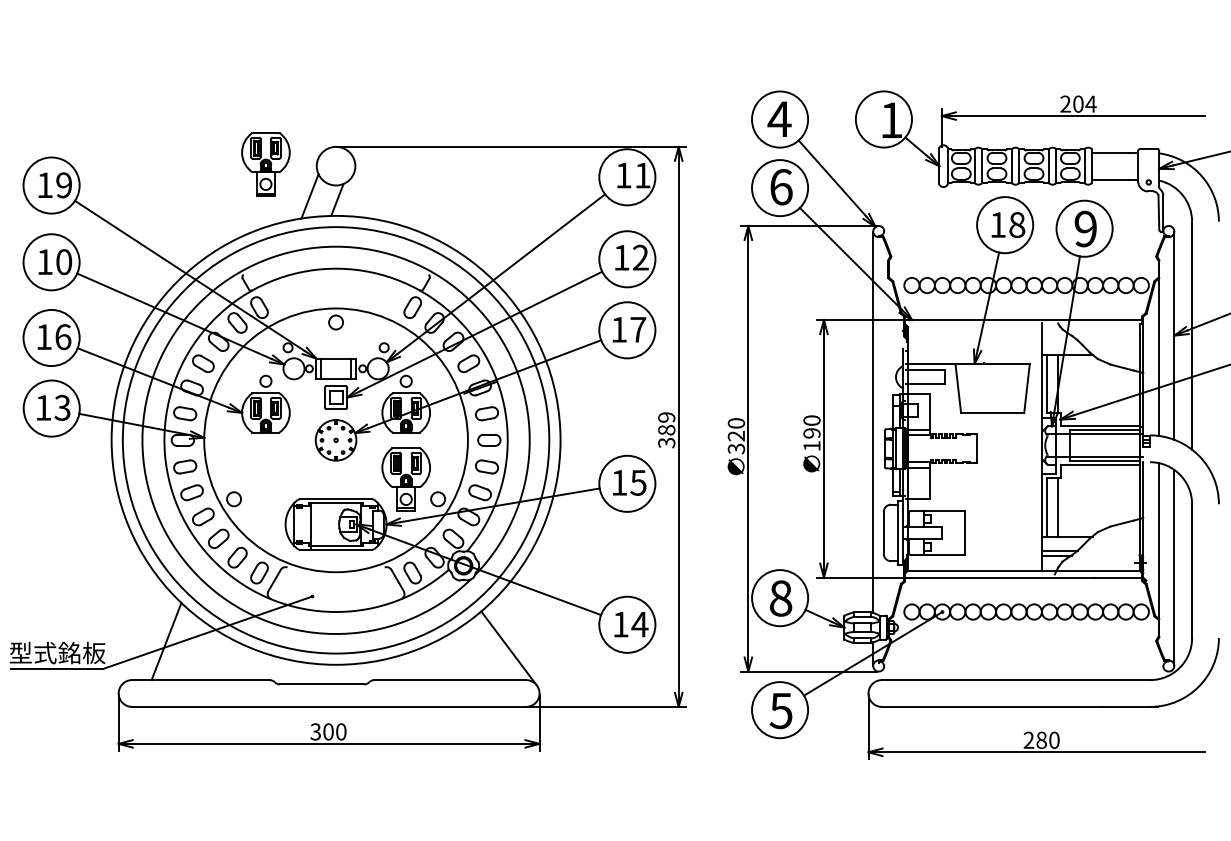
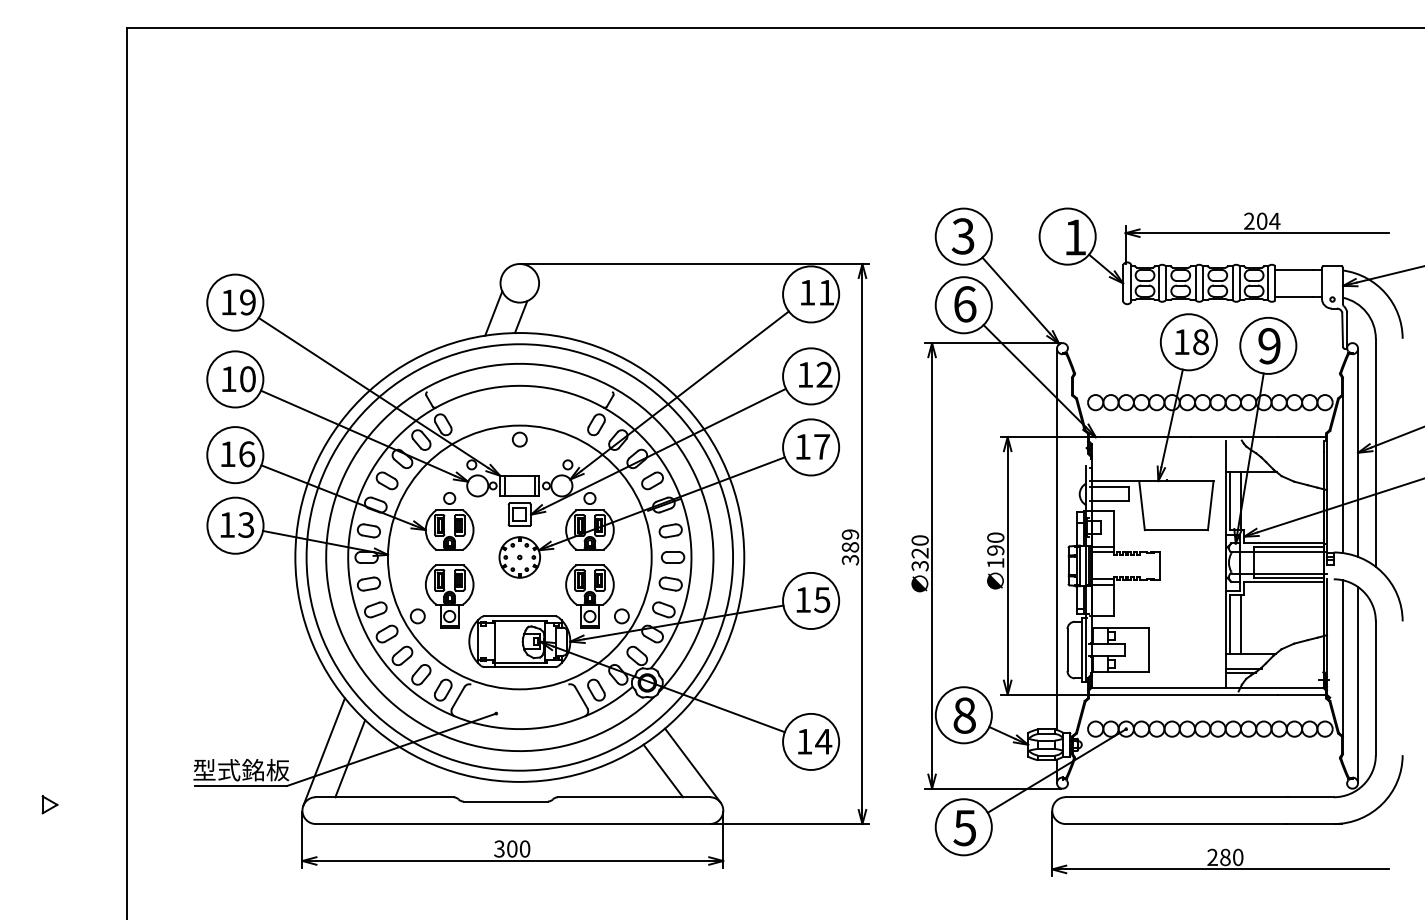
text: (779, 119) -> (963, 236), 4 -> 3
part: (265, 164) -> (449, 596), moved
line: (139, 634) -> (323, 751), added
line: (479, 653) -> (663, 770), added

